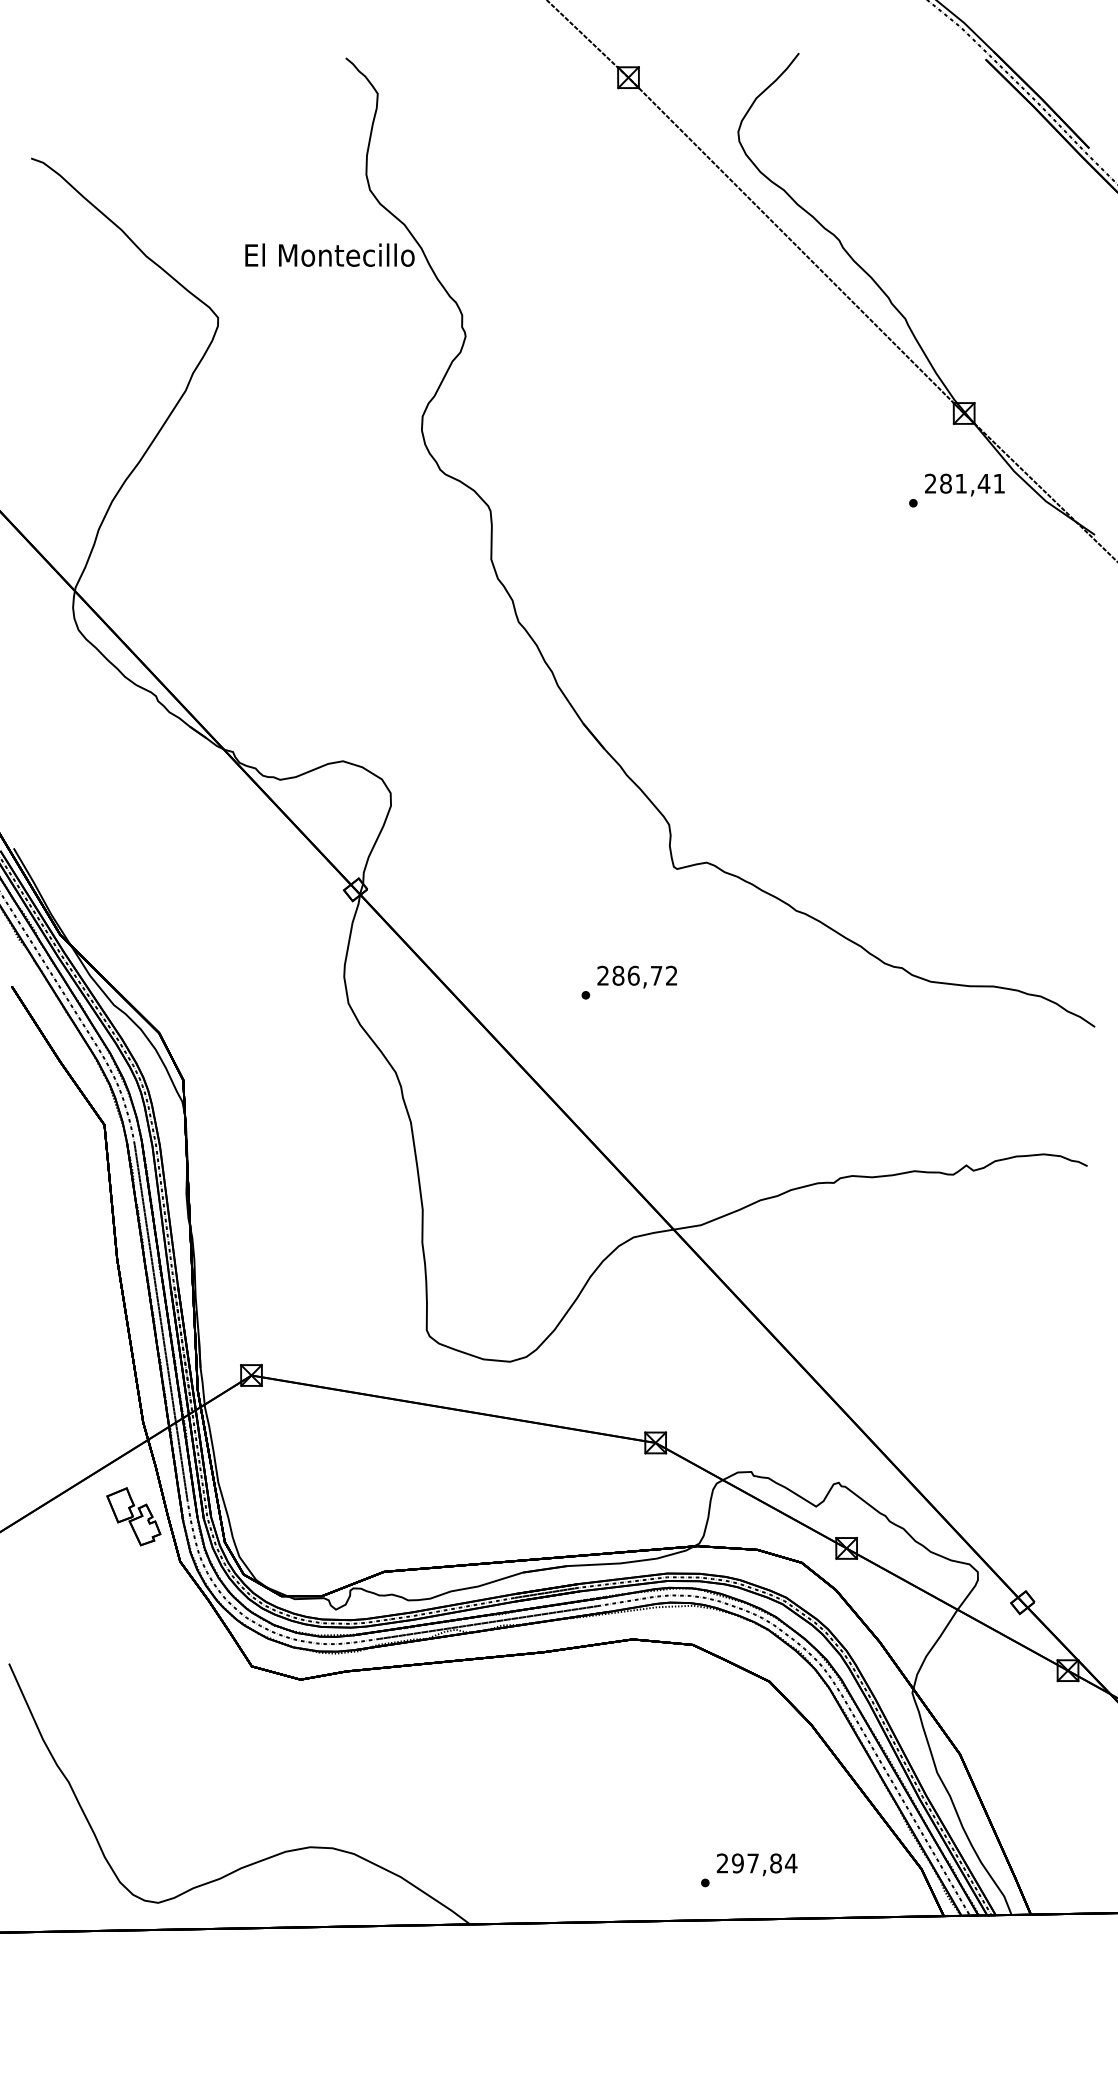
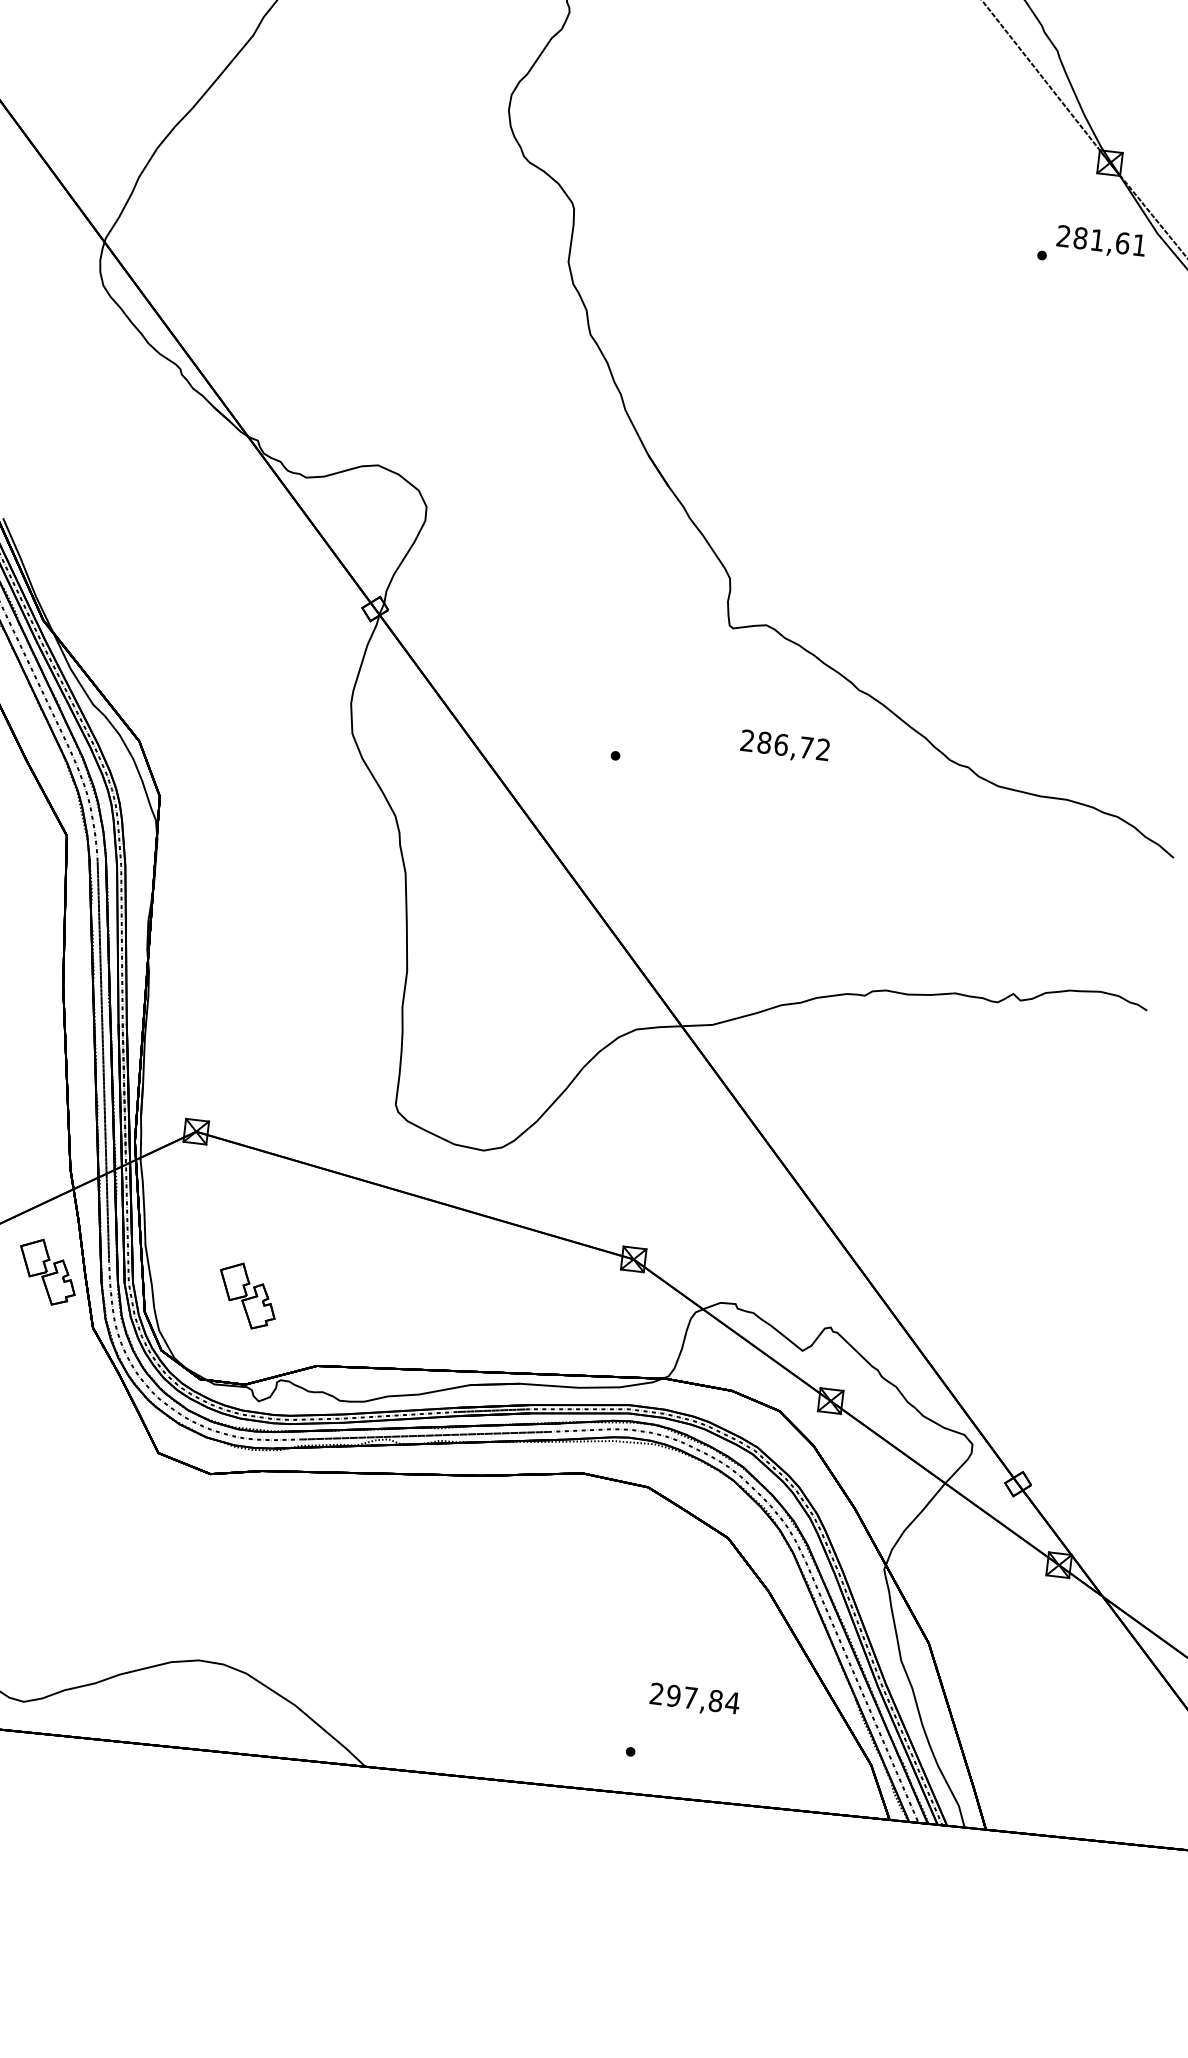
text: (983, 483) -> (1122, 242), 281,41 -> 281,61
text: (636, 976) -> (784, 745), moved
part: (314, 1516) -> (247, 1295), added
text: (757, 1864) -> (695, 1699), moved

